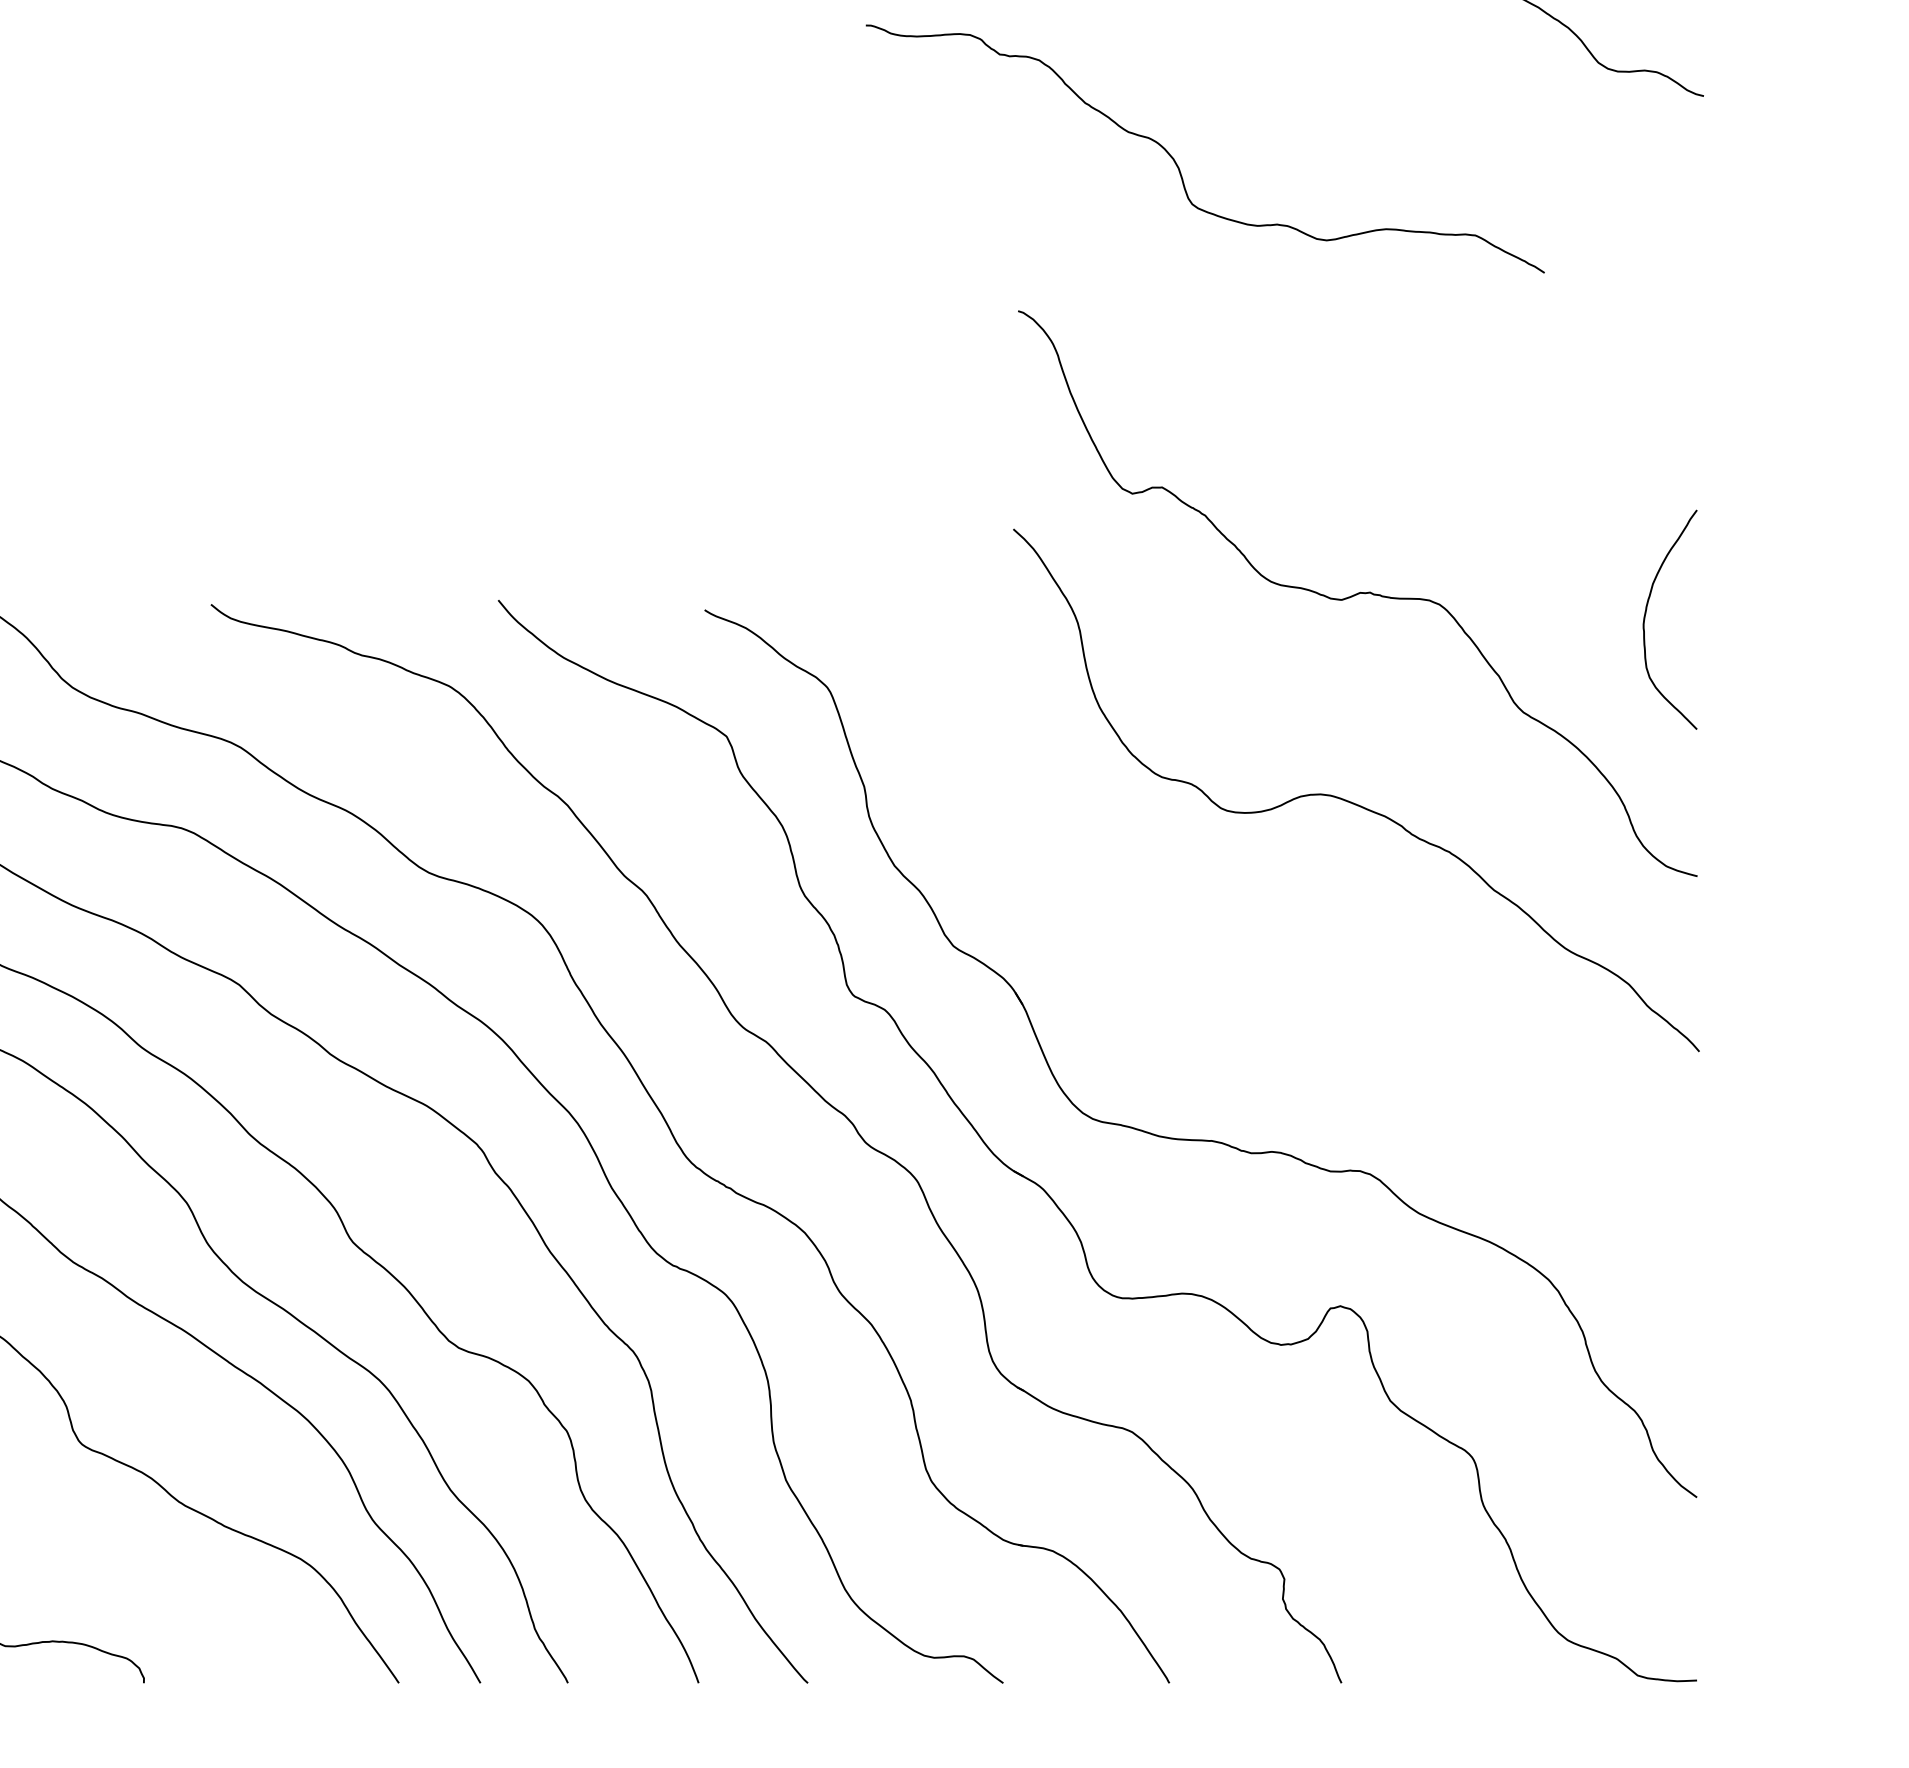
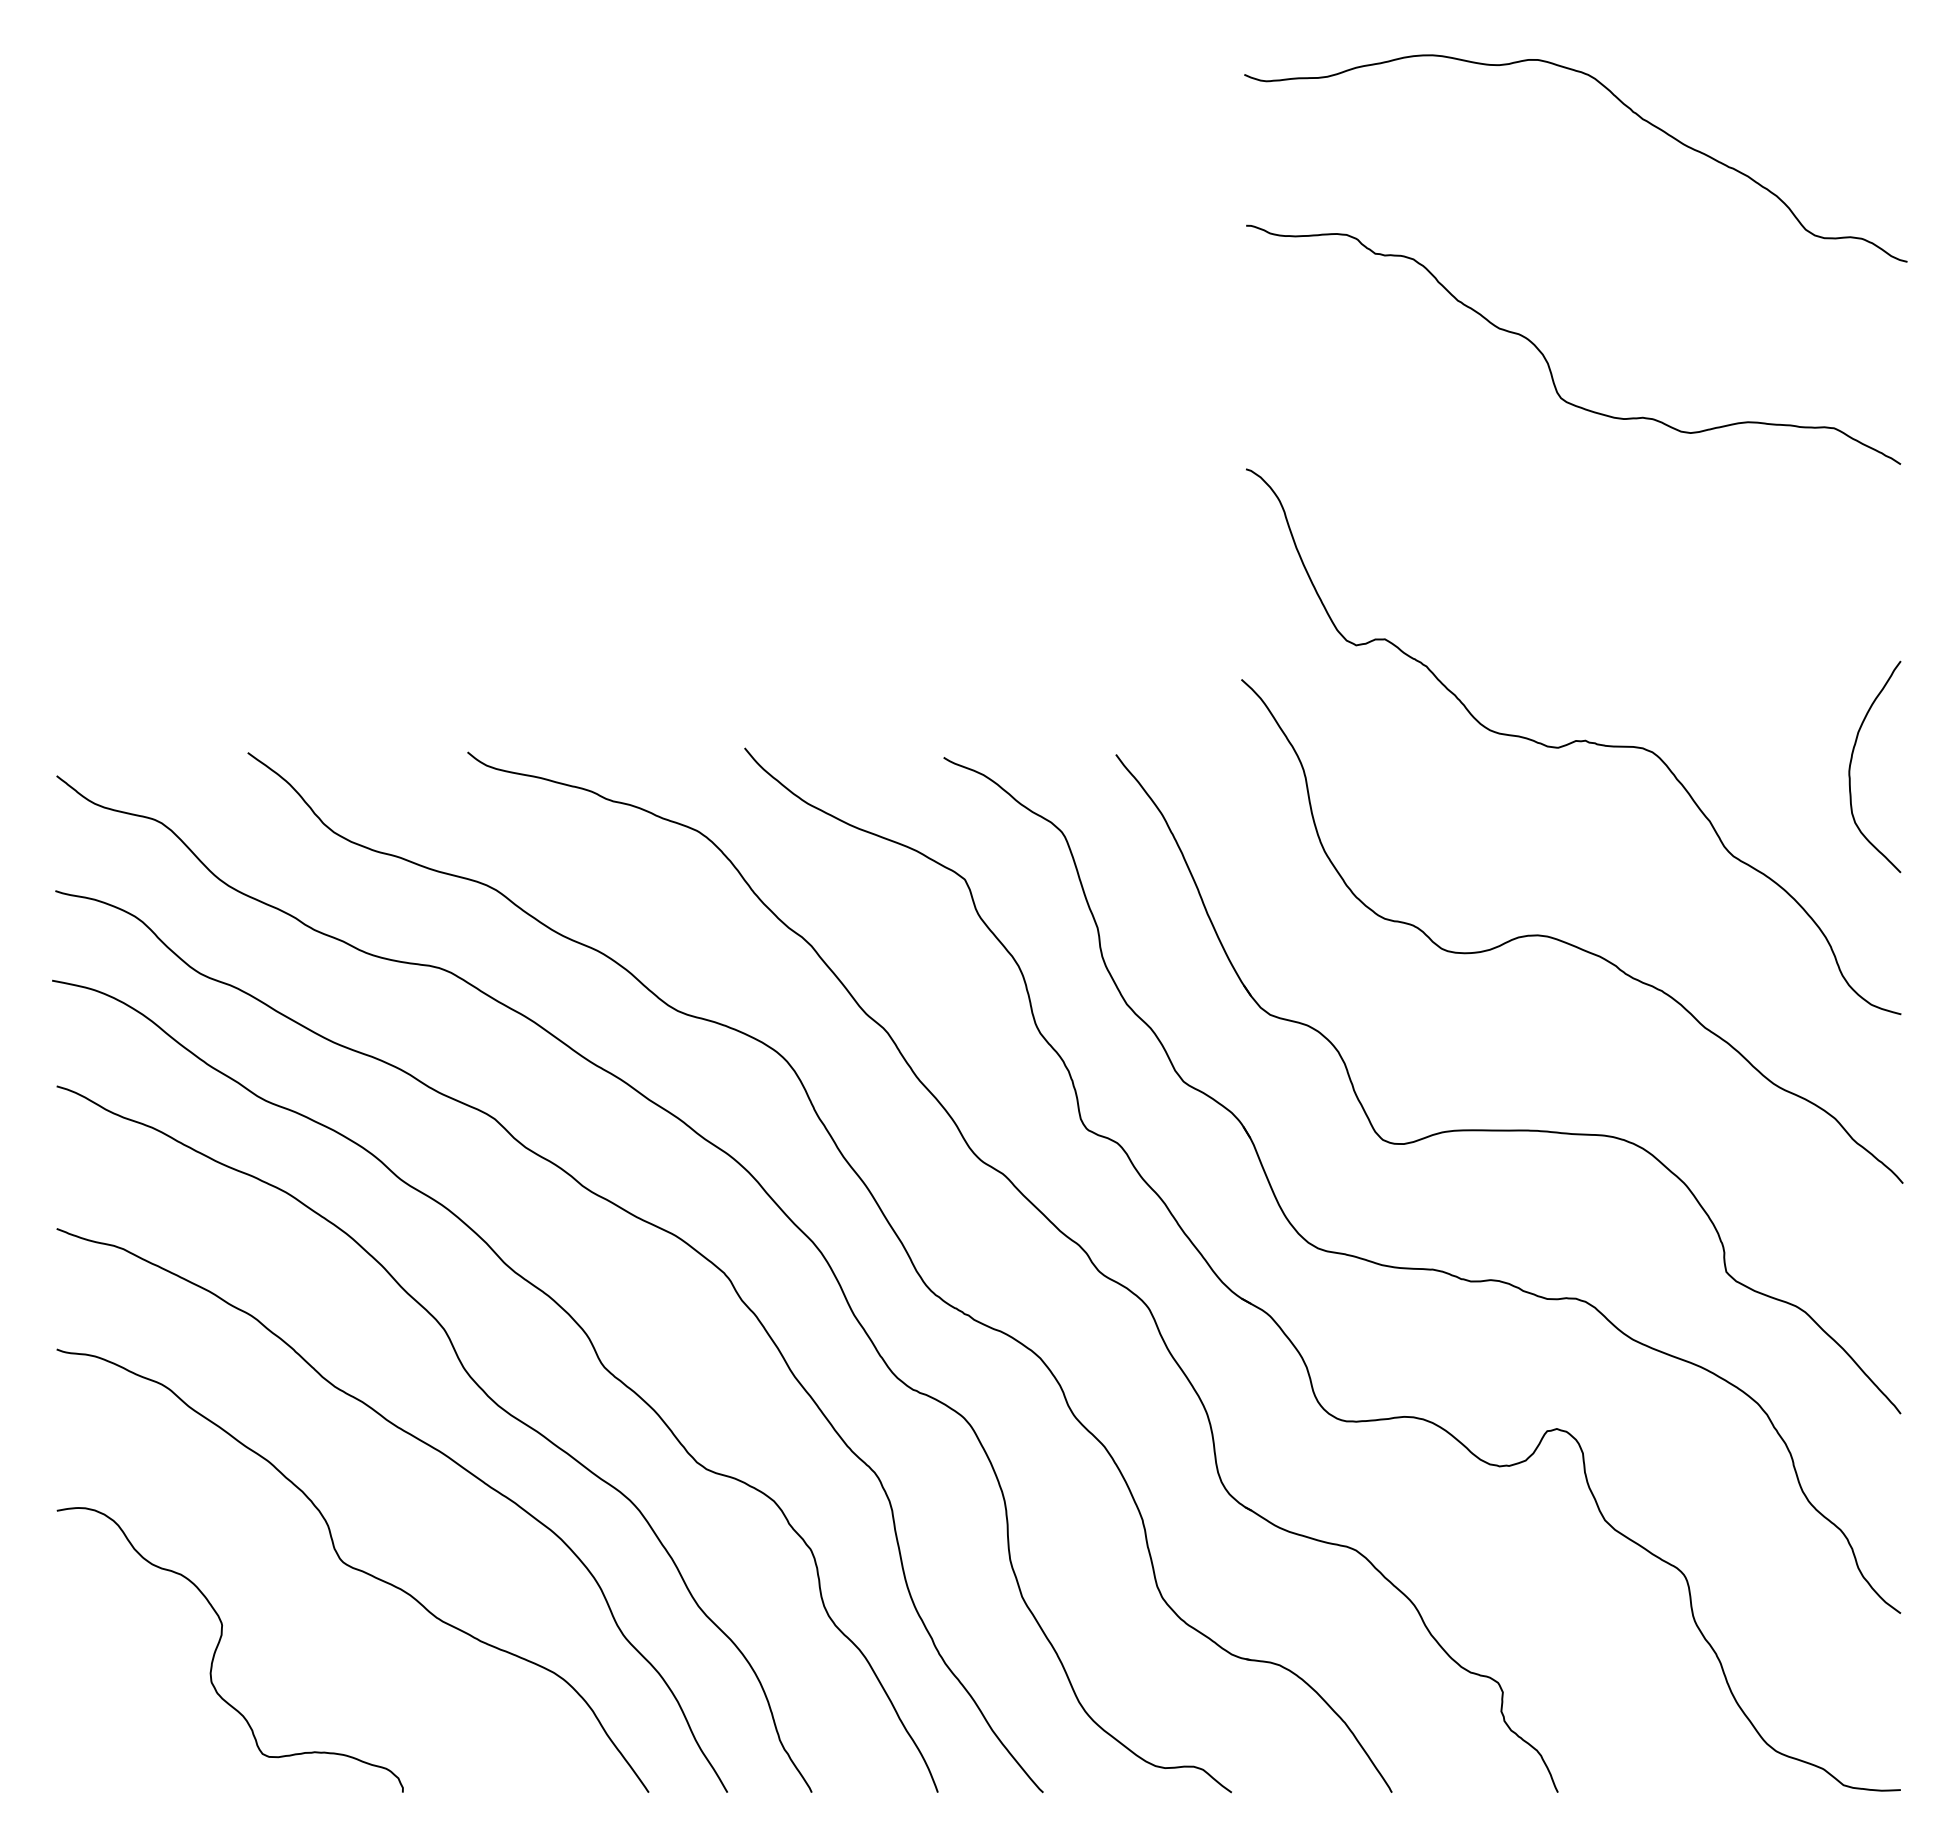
curve: (1177, 163) -> (1546, 358), moved
part: (1290, 995) -> (1508, 1129), added

